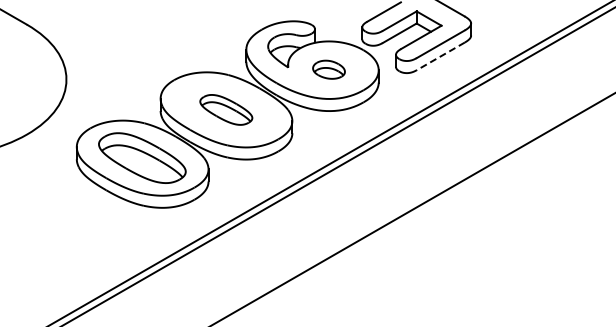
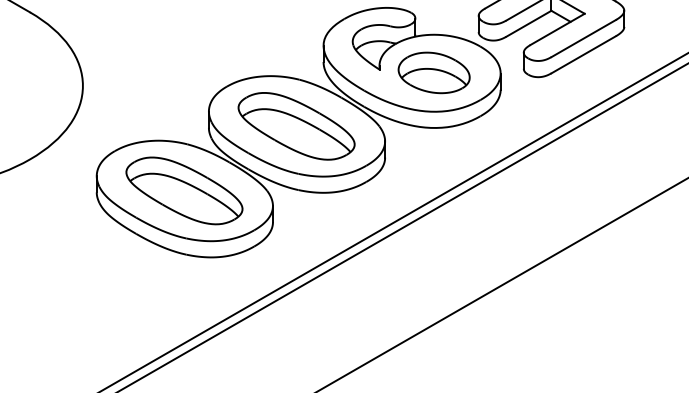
line: (440, 56) -> (583, 54), dashed -> solid
part: (328, 69) -> (433, 72), size x1.67
part: (226, 109) -> (297, 125), size x1.67

